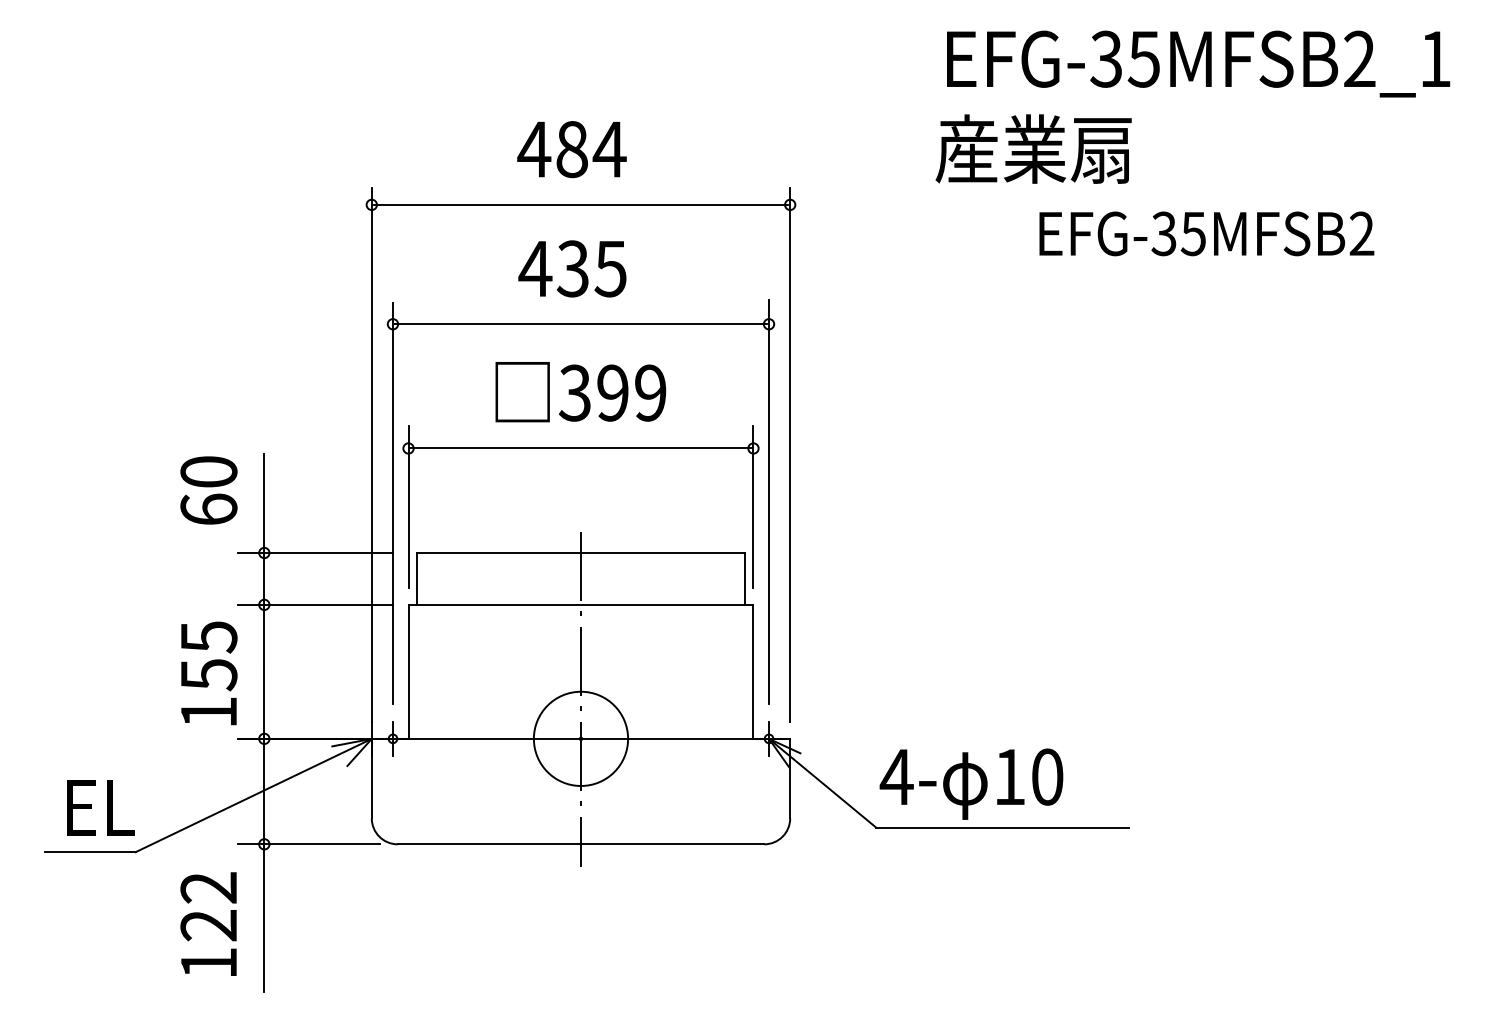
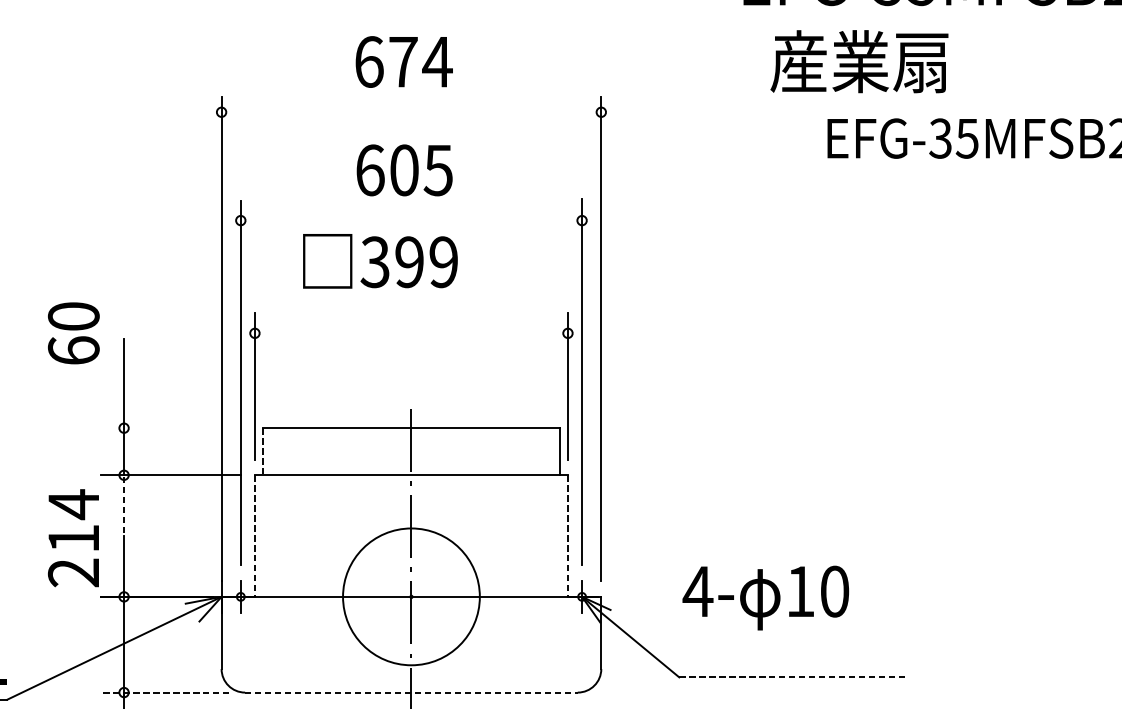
text: (1033, 148) -> (859, 61), moved
text: (552, 149) -> (385, 62), 484 -> 674
line: (580, 204) -> (410, 111), removed
text: (553, 268) -> (386, 170), 435 -> 605
line: (580, 324) -> (410, 220), removed
text: (580, 392) -> (380, 261), moved
line: (580, 448) -> (410, 333), removed
text: (208, 490) -> (73, 333), moved
line: (315, 553) -> (170, 428), removed
line: (417, 578) -> (263, 451), solid -> dashed
line: (264, 639) -> (124, 506), solid -> dashed
line: (408, 671) -> (254, 535), solid -> dashed
line: (753, 671) -> (567, 535), solid -> dashed
text: (208, 674) -> (73, 538), 155 -> 214
circle: (580, 738) -> (410, 596), size x1.6
text: (971, 783) -> (765, 597), moved
line: (1002, 827) -> (793, 677), solid -> dashed
line: (308, 844) -> (164, 692), solid -> dashed
line: (581, 844) -> (411, 692), solid -> dashed

